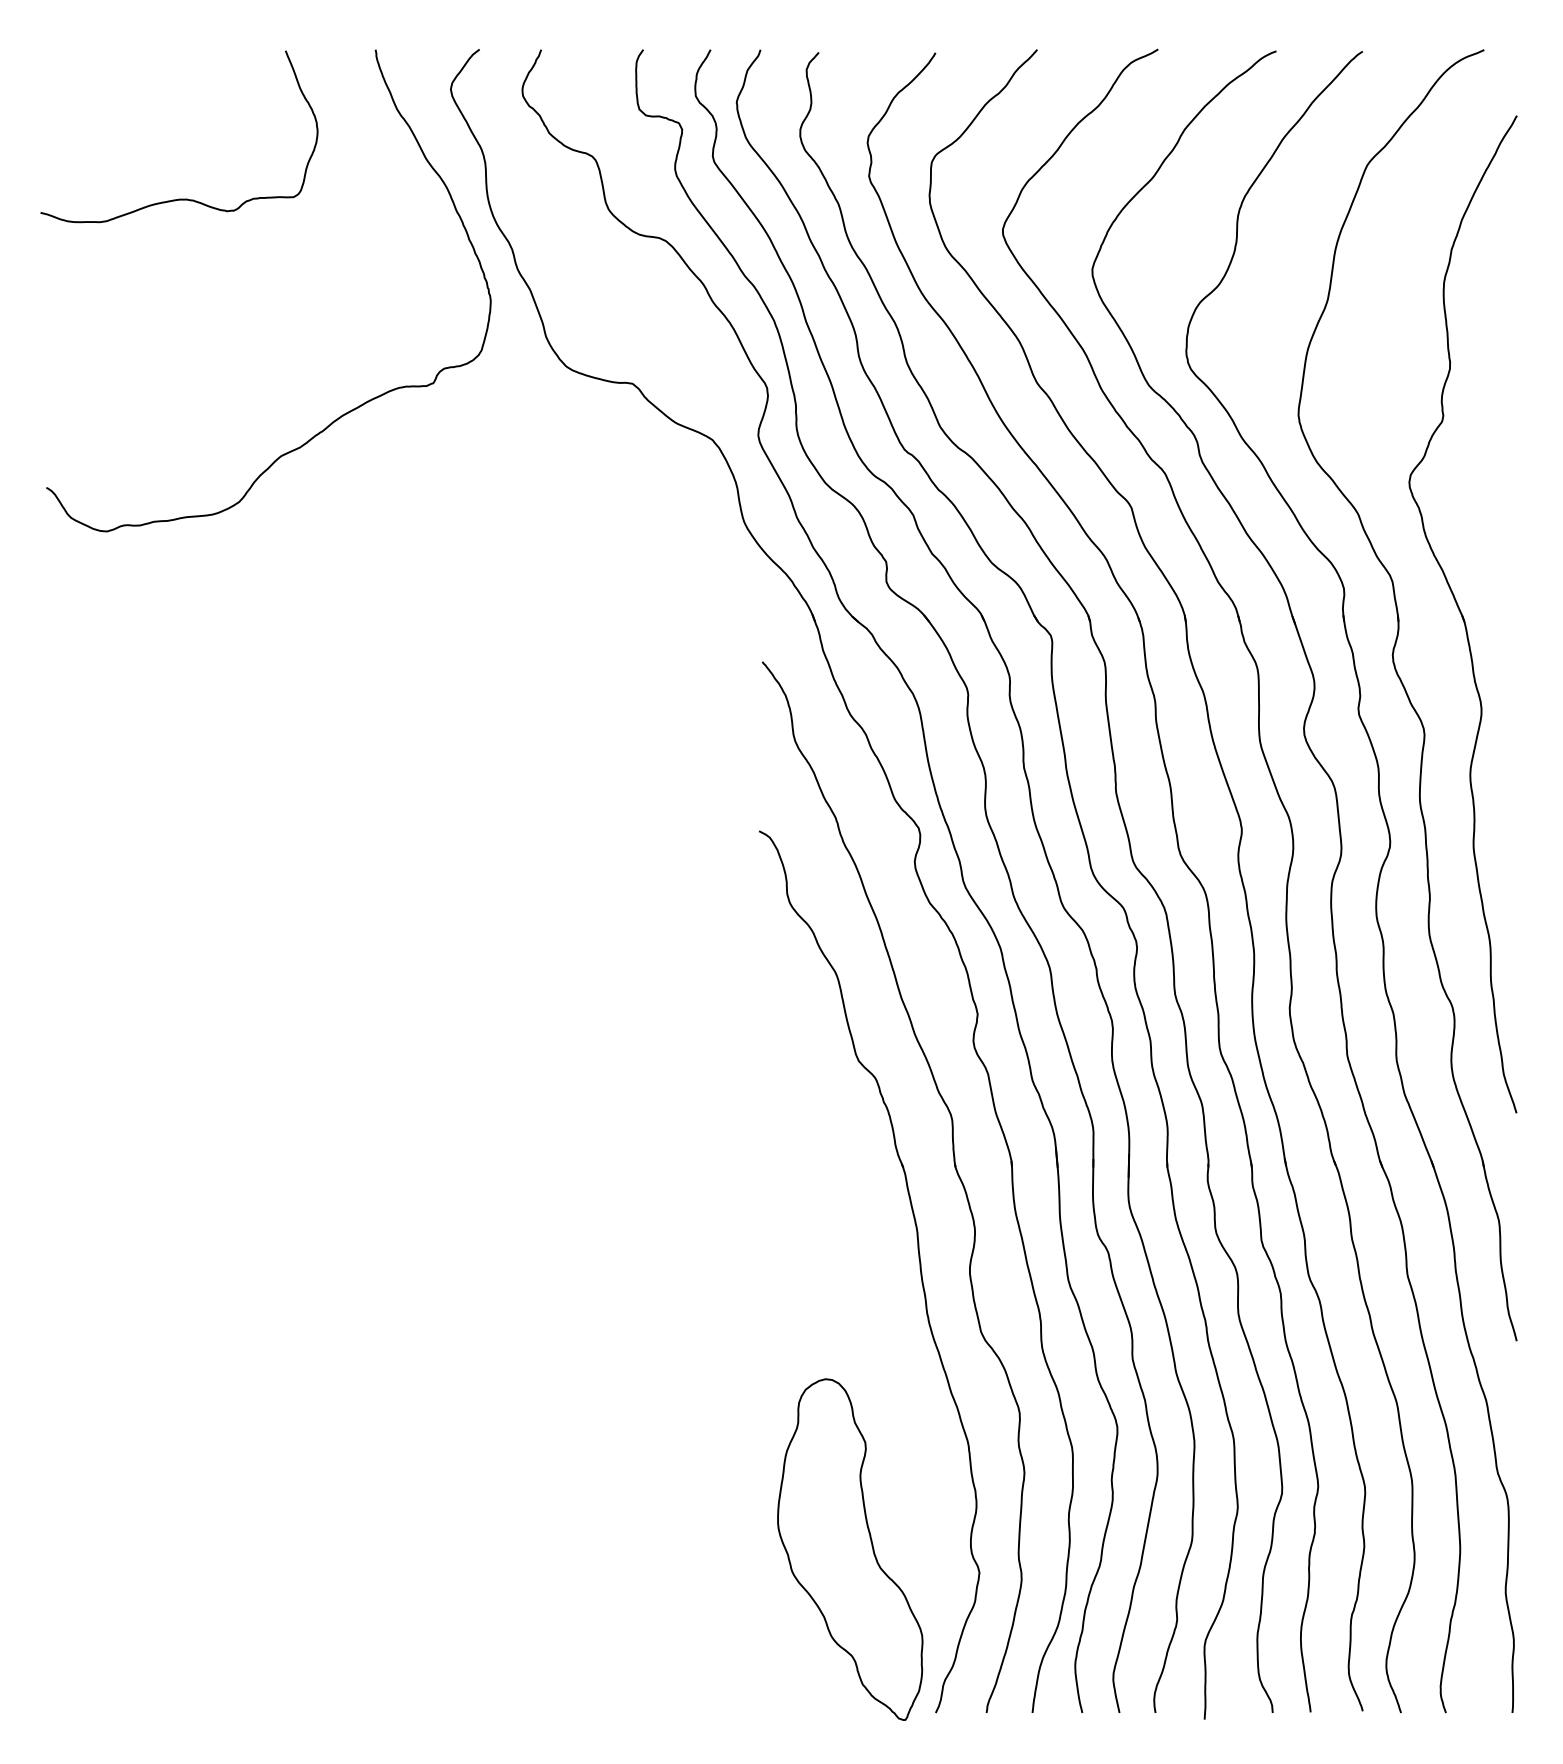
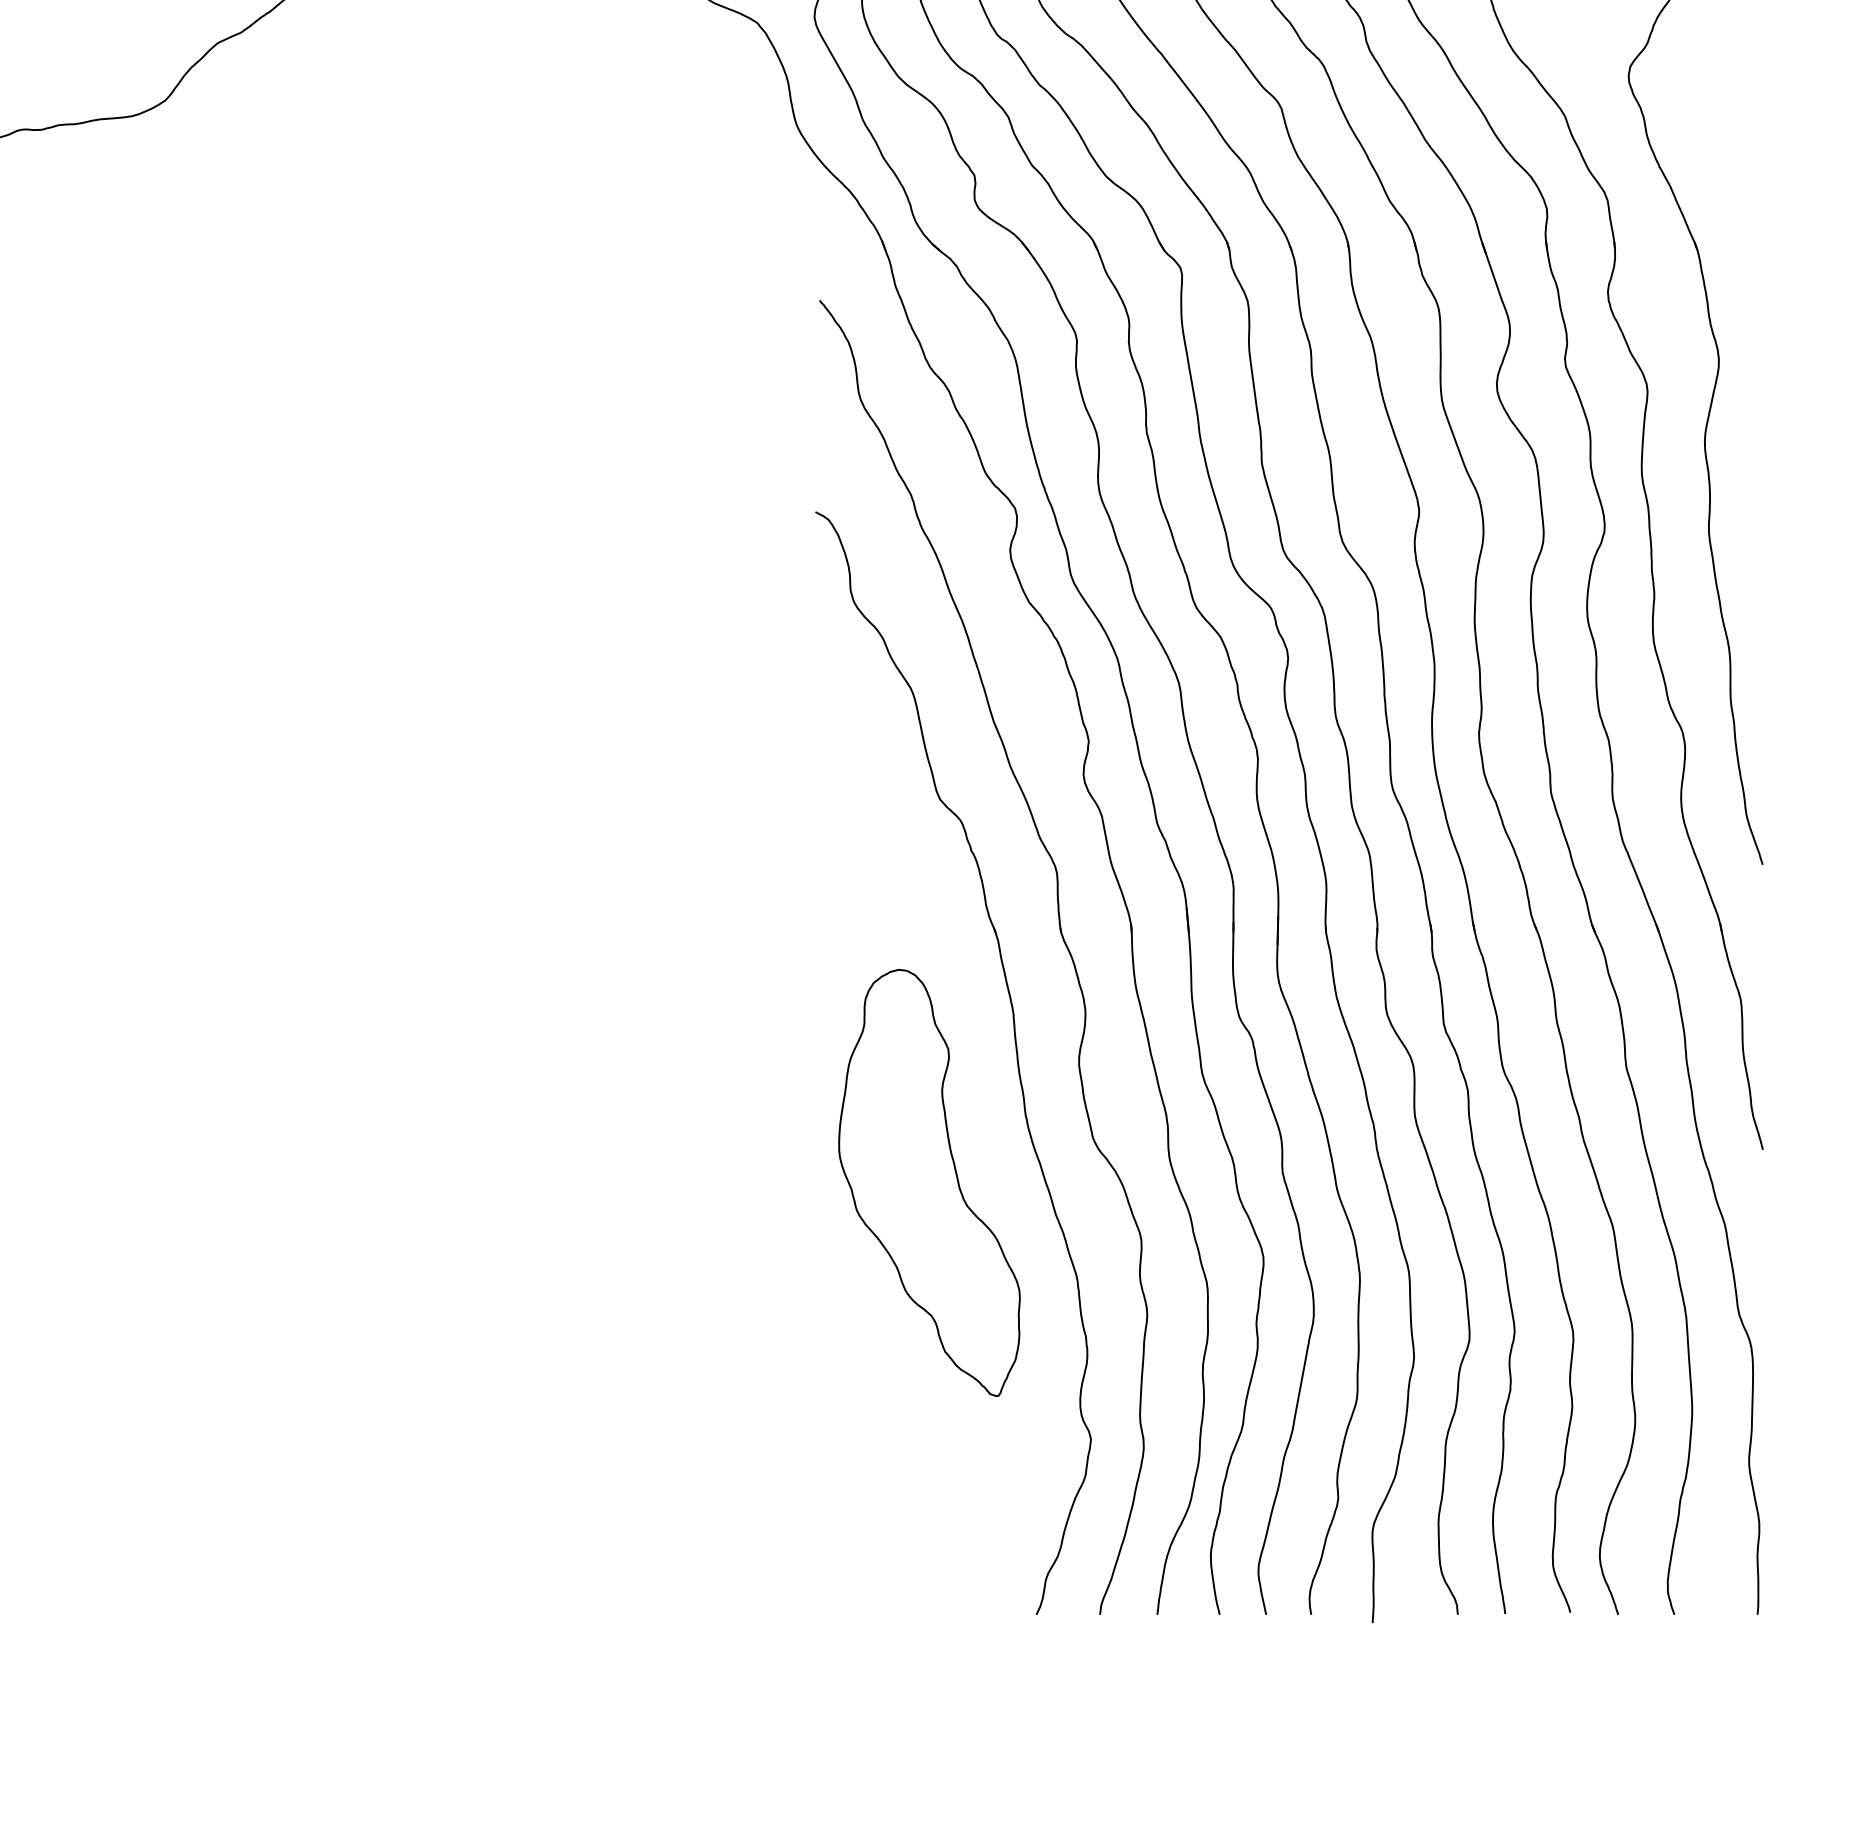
part: (850, 1549) -> (929, 1182), moved

